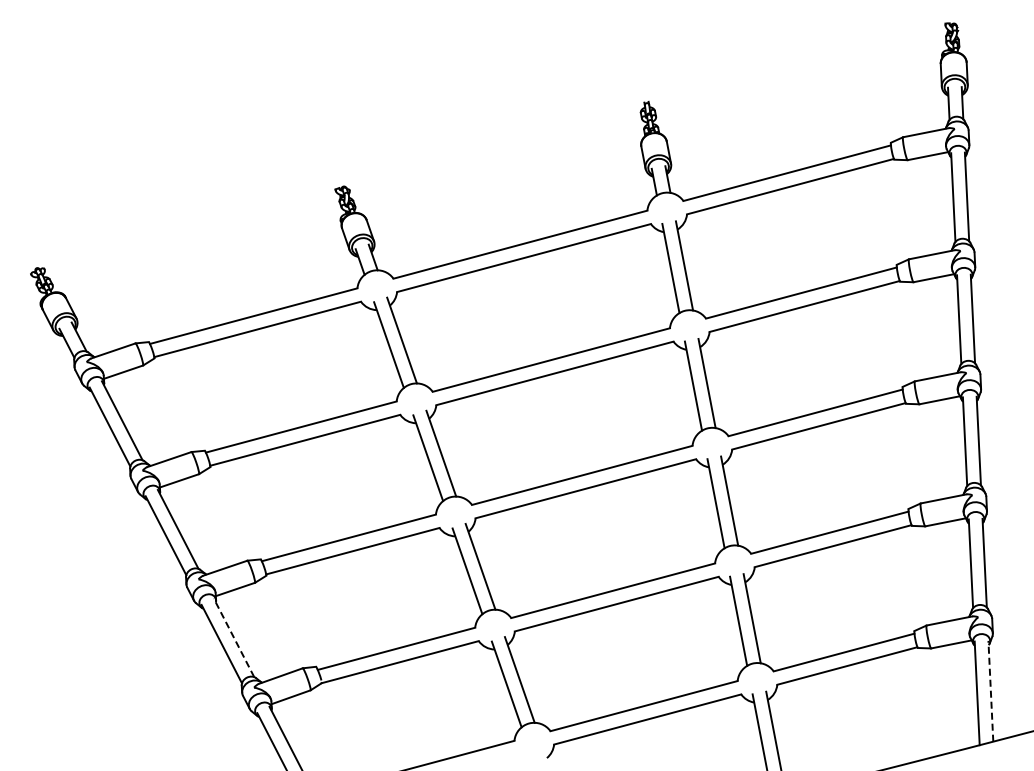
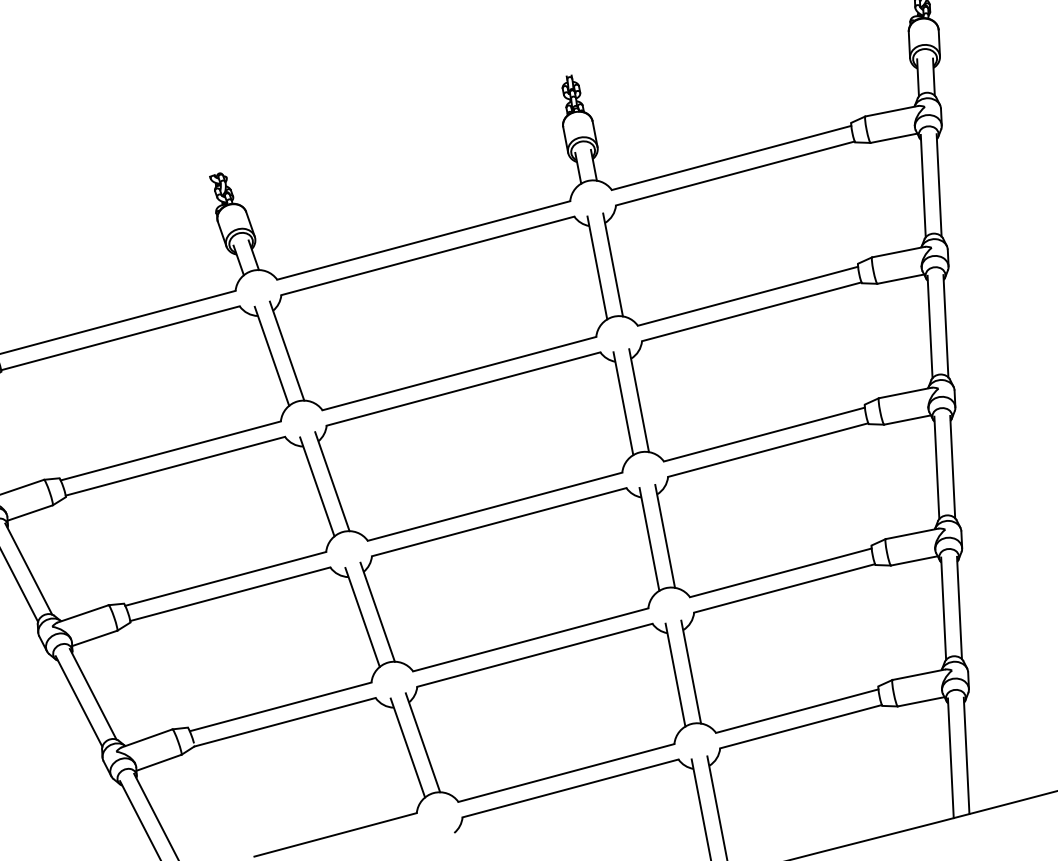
line: (233, 637) -> (92, 693), dashed -> solid
line: (990, 690) -> (966, 754), dashed -> solid

